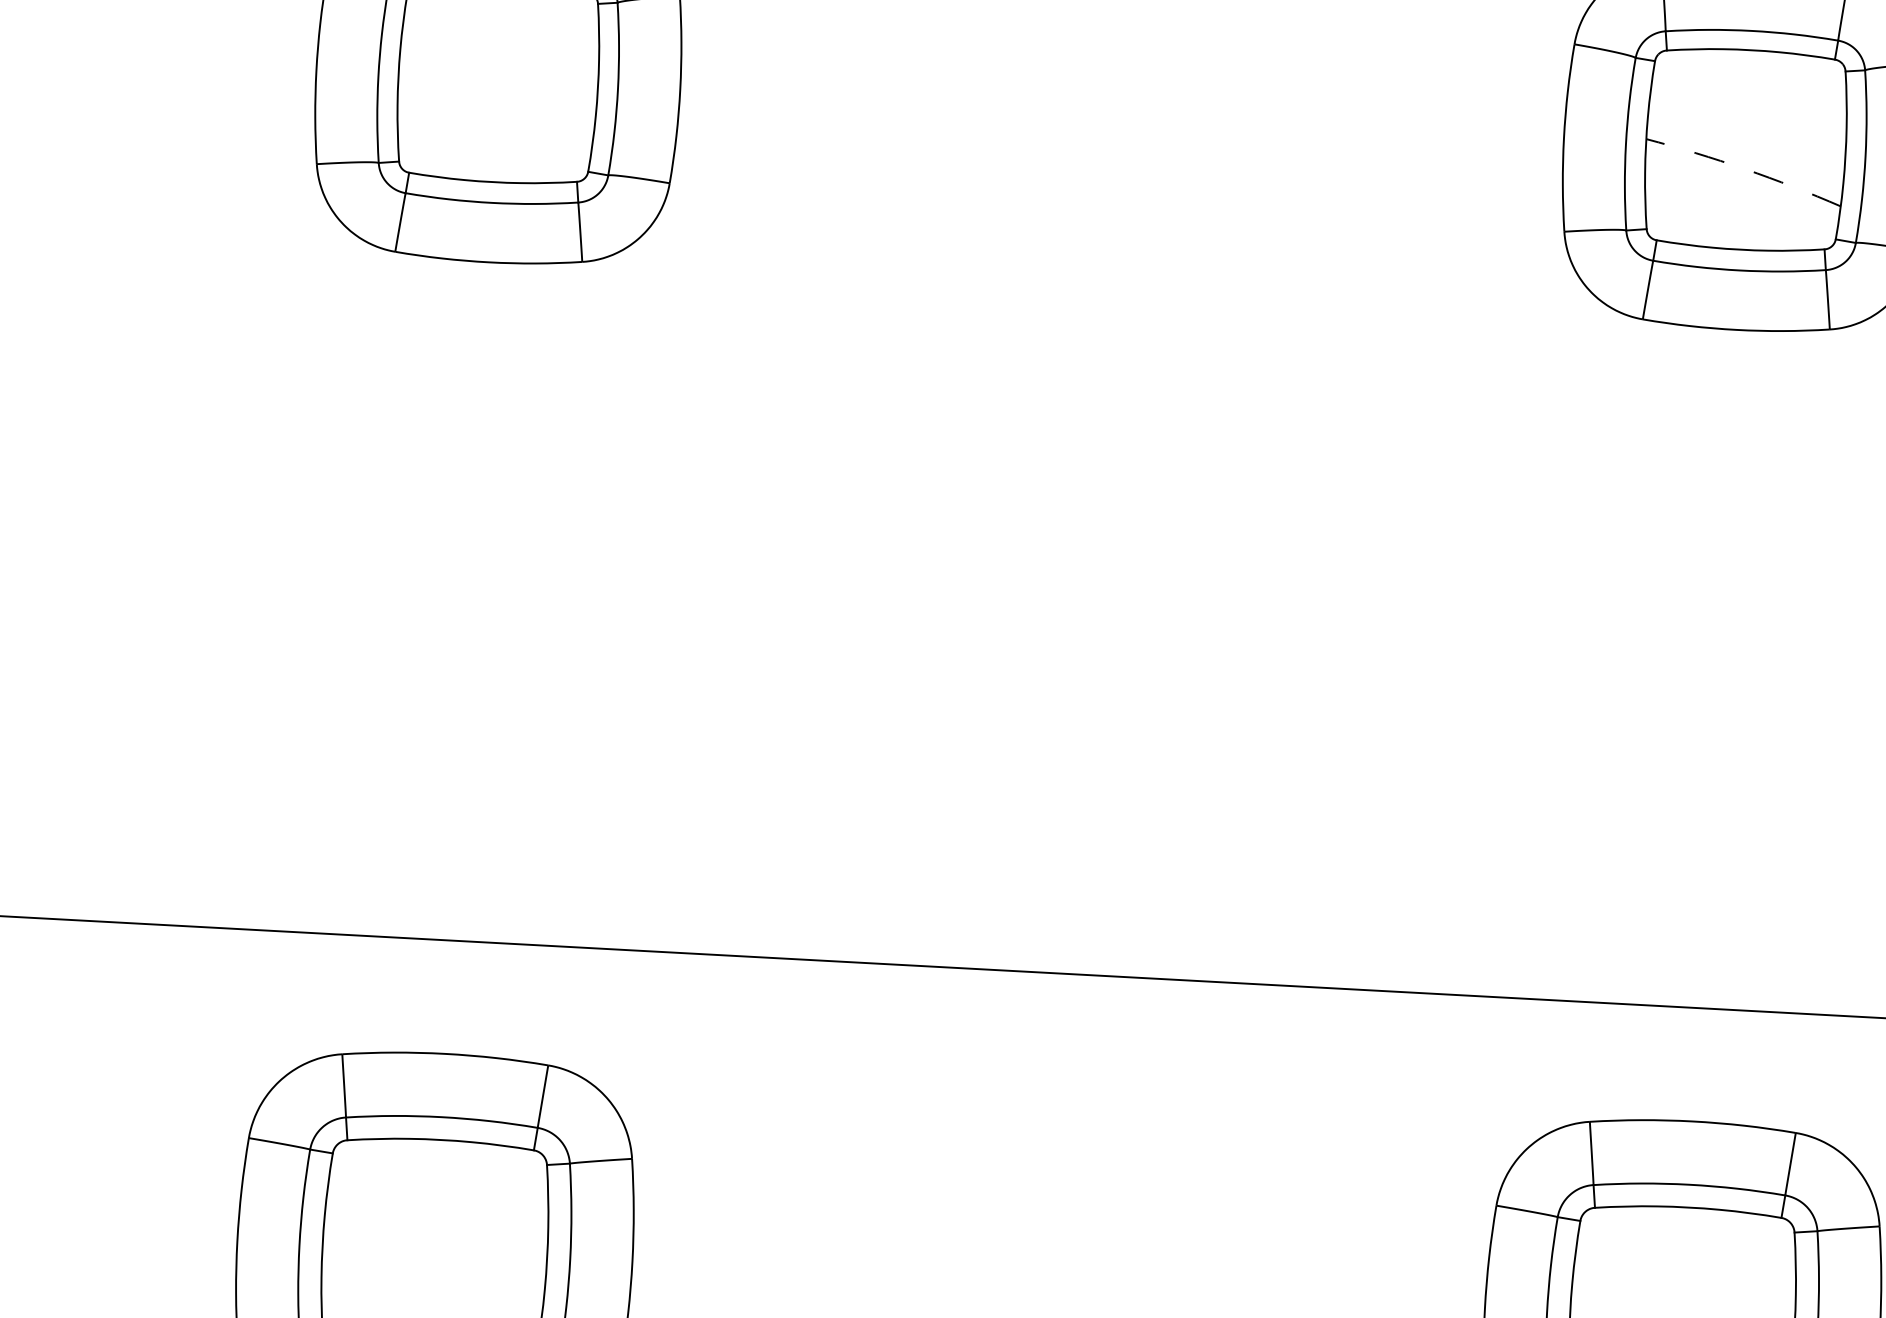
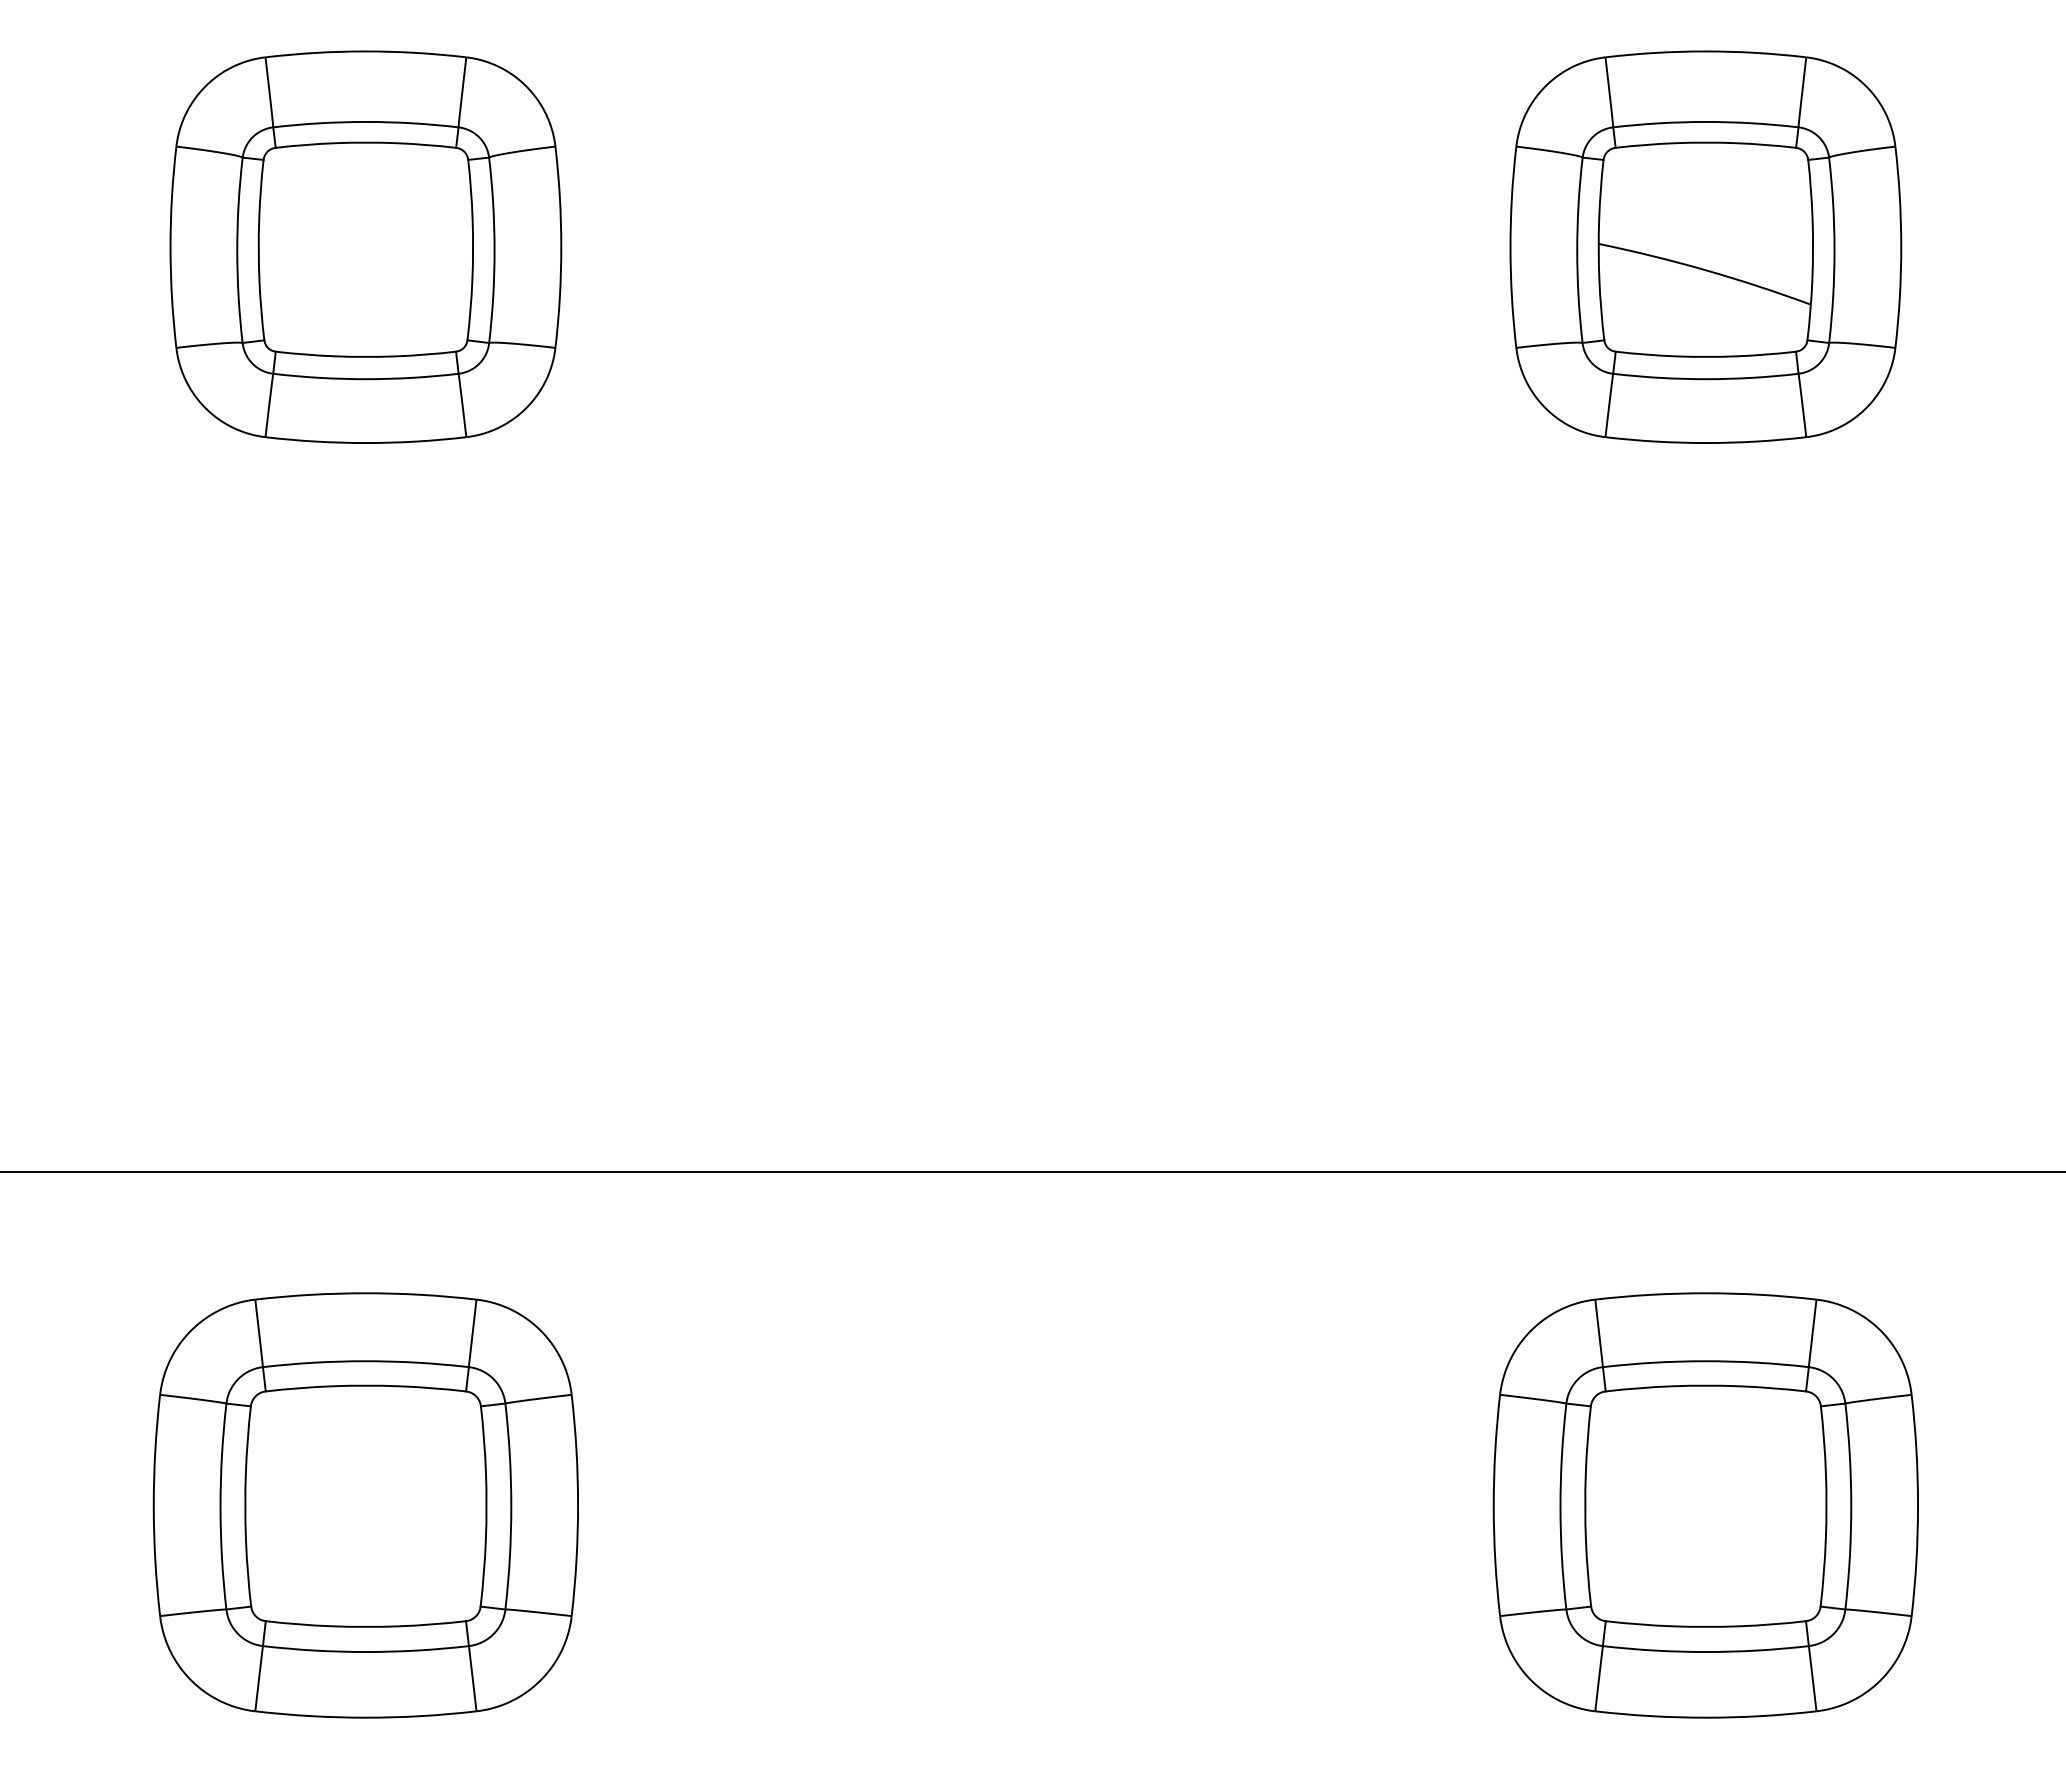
arc: (1745, 169) -> (1706, 270), dashed -> solid

